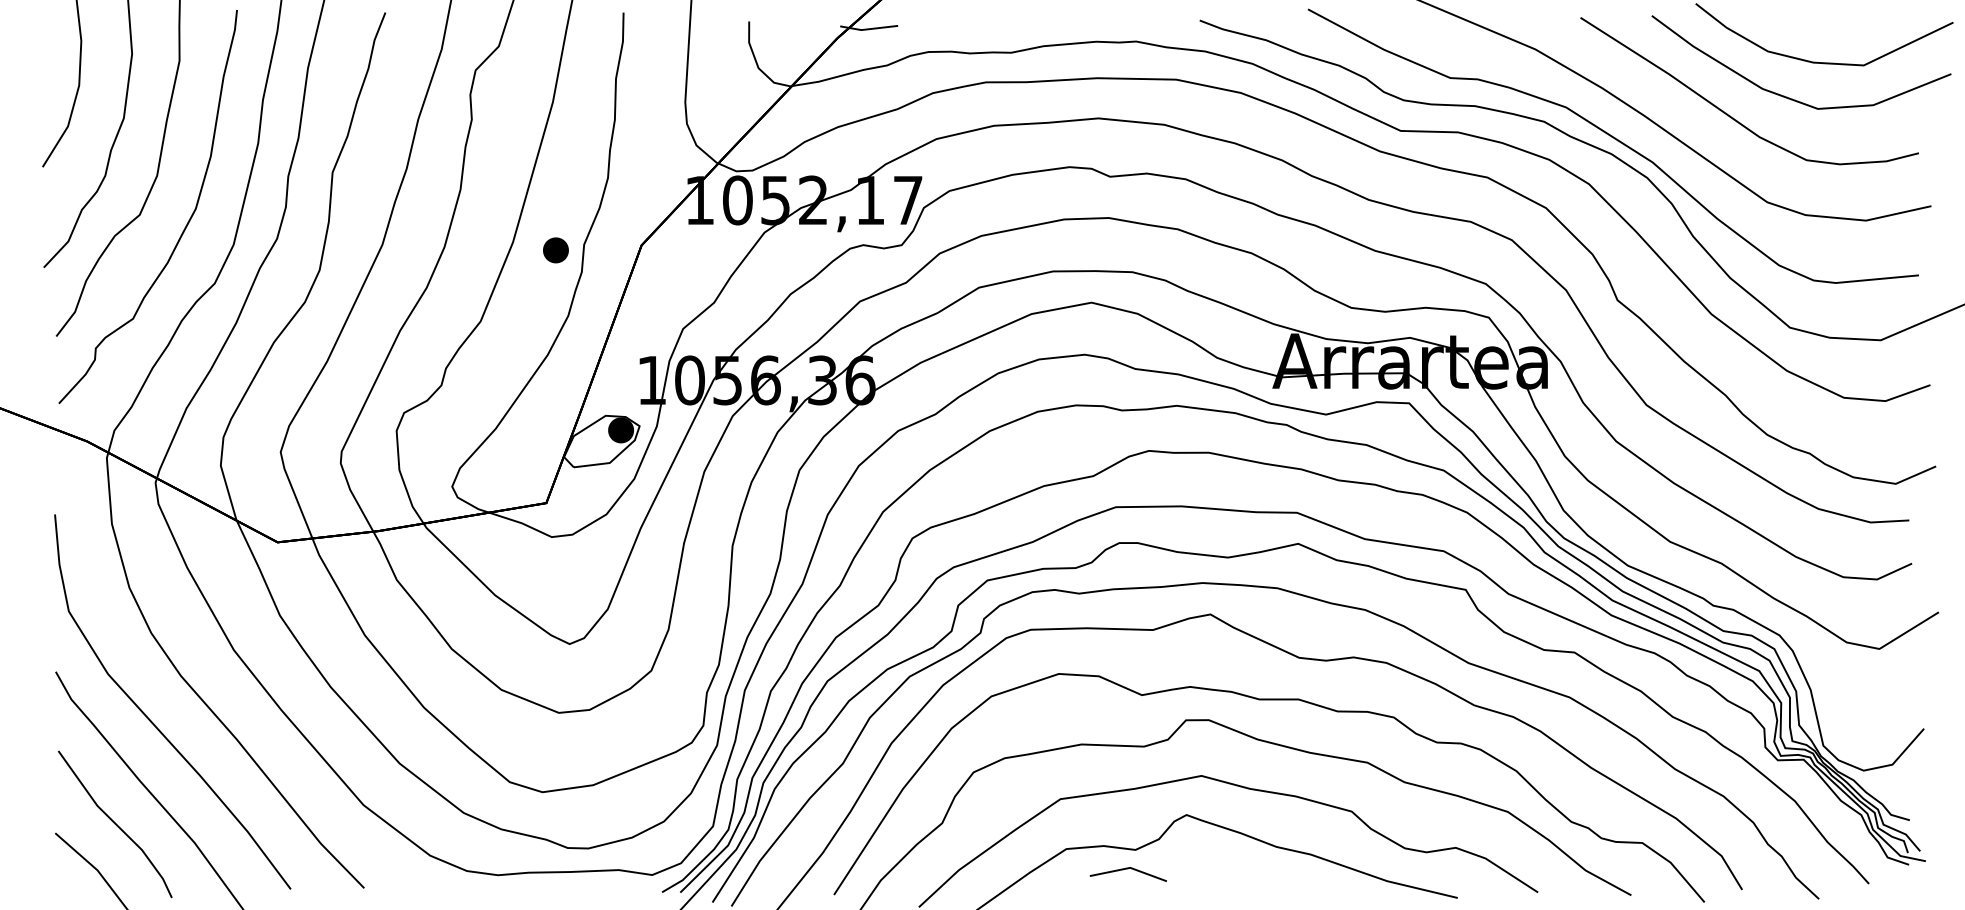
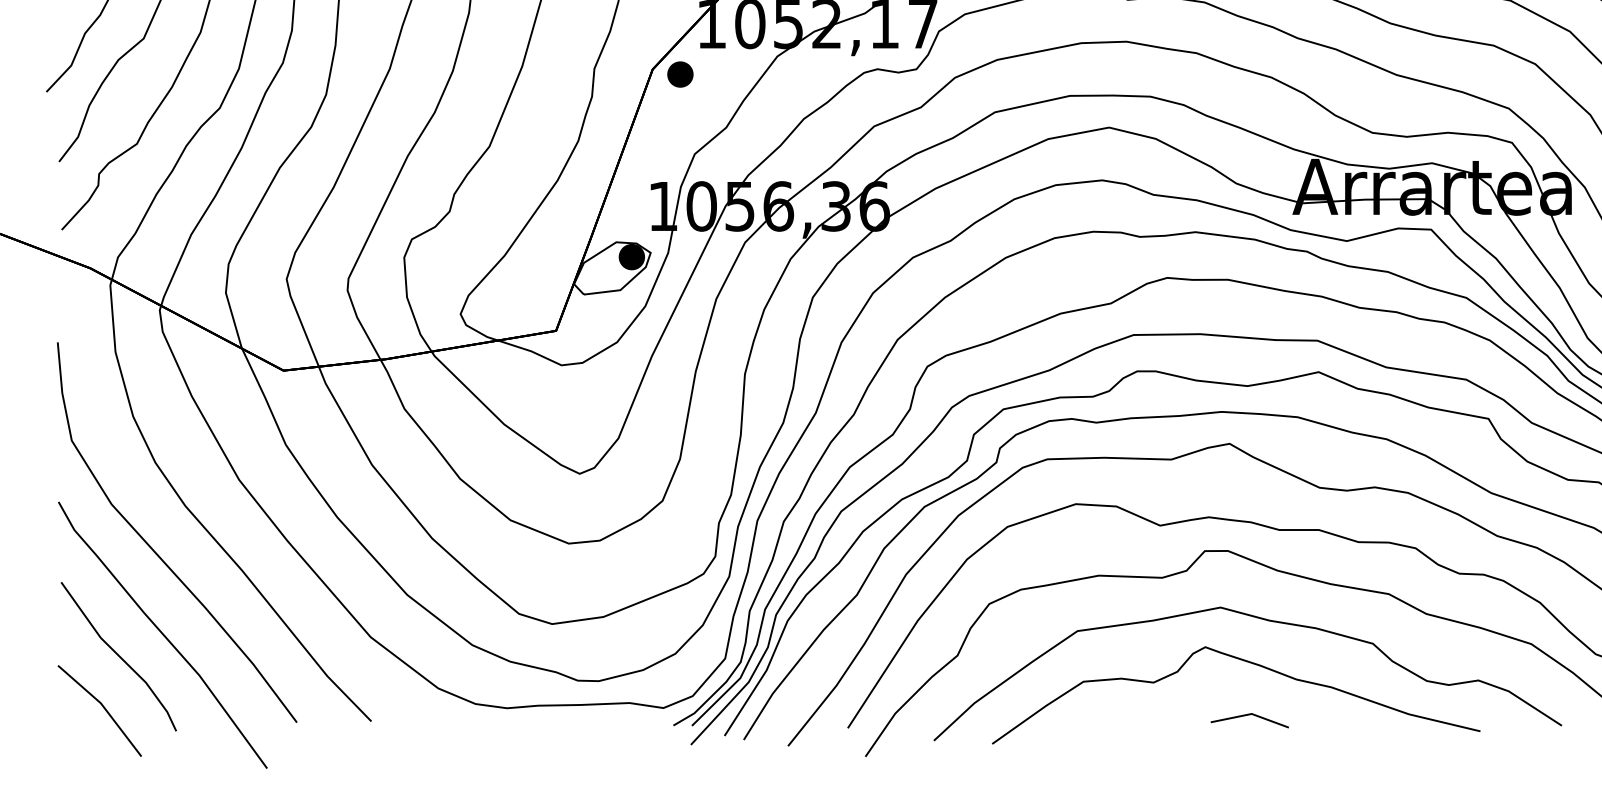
part: (555, 250) -> (679, 74), moved
line: (1127, 869) -> (1248, 715), moved

